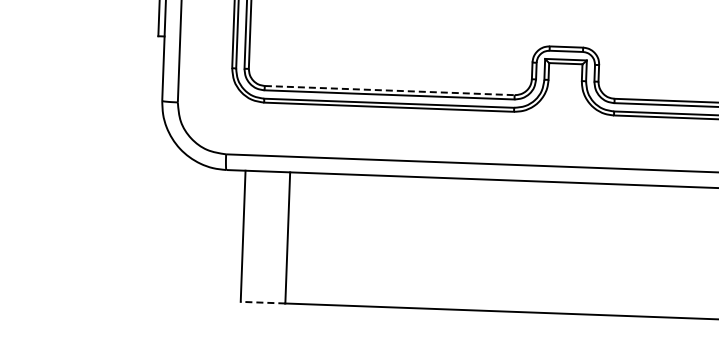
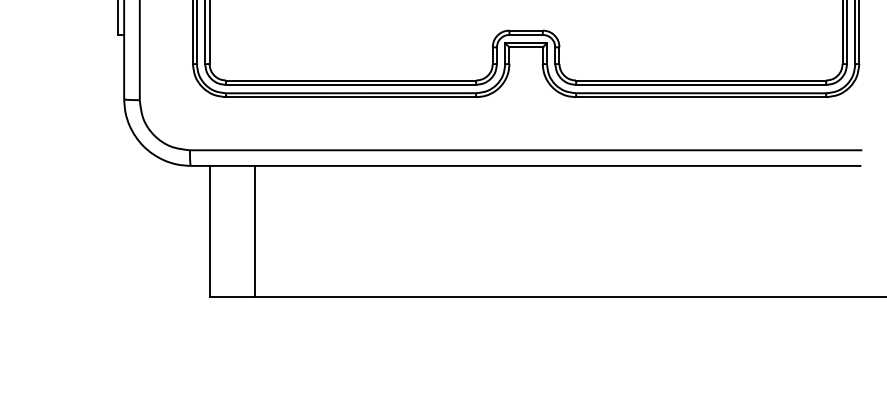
line: (390, 90) -> (351, 80), dashed -> solid
line: (262, 302) -> (231, 297), dashed -> solid

